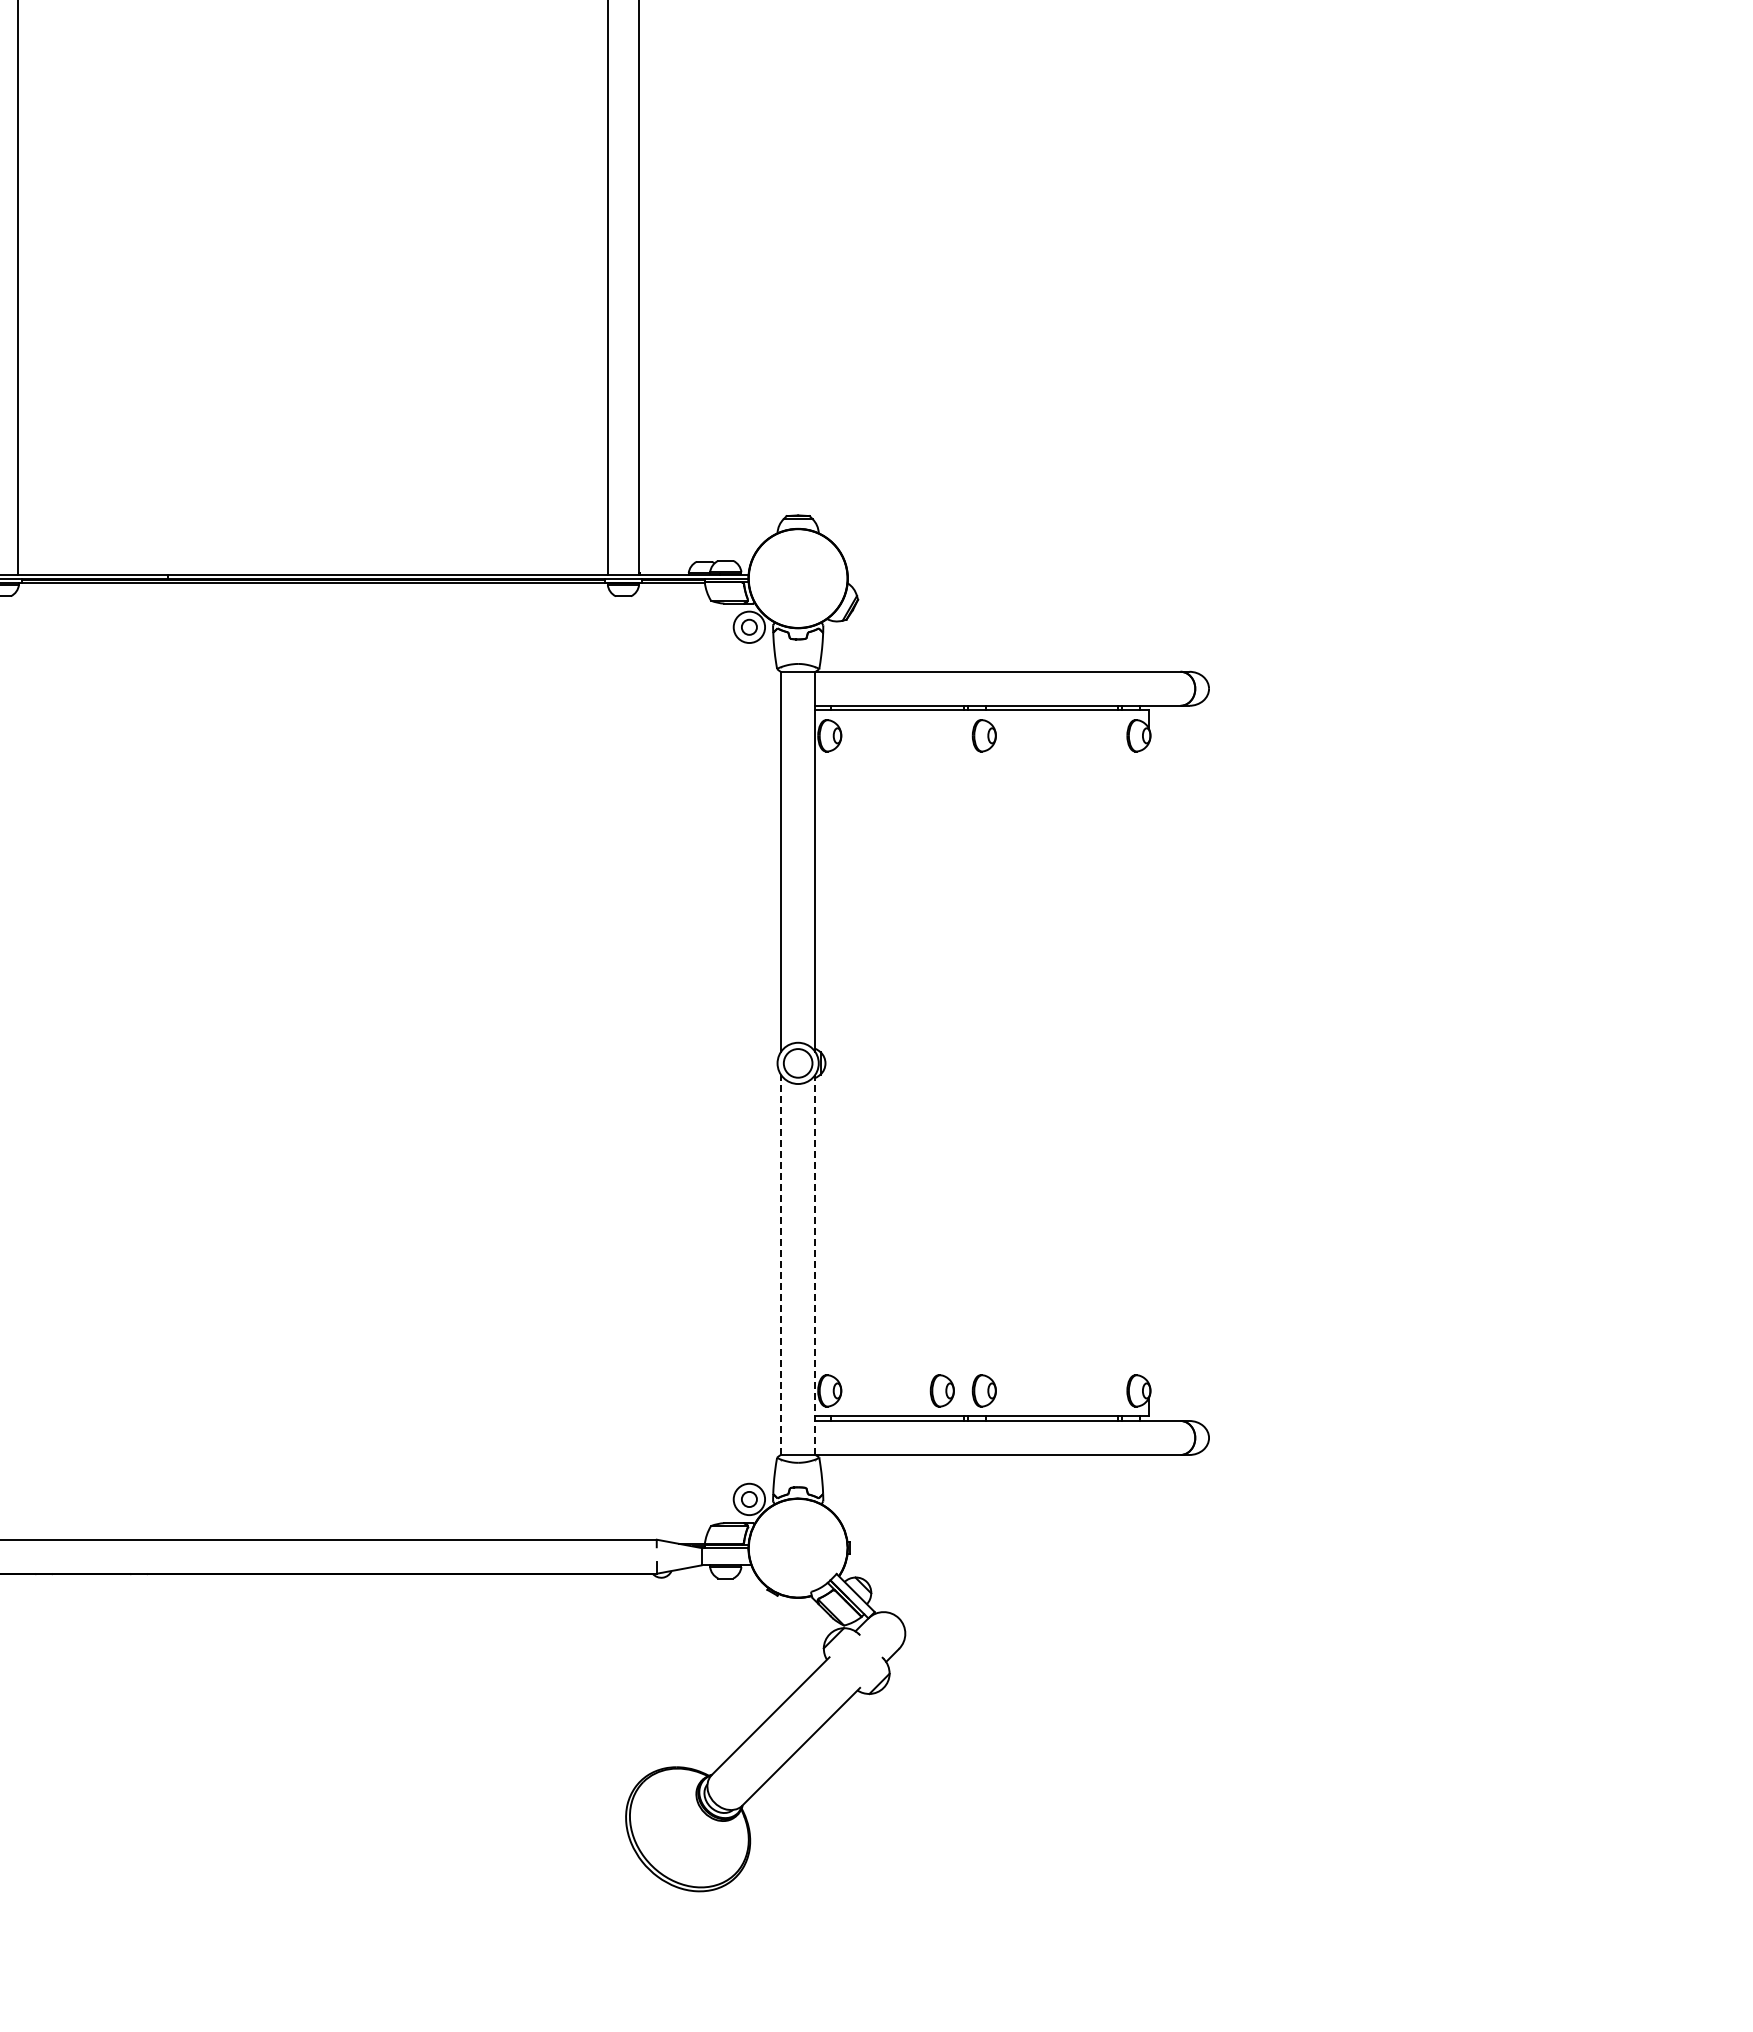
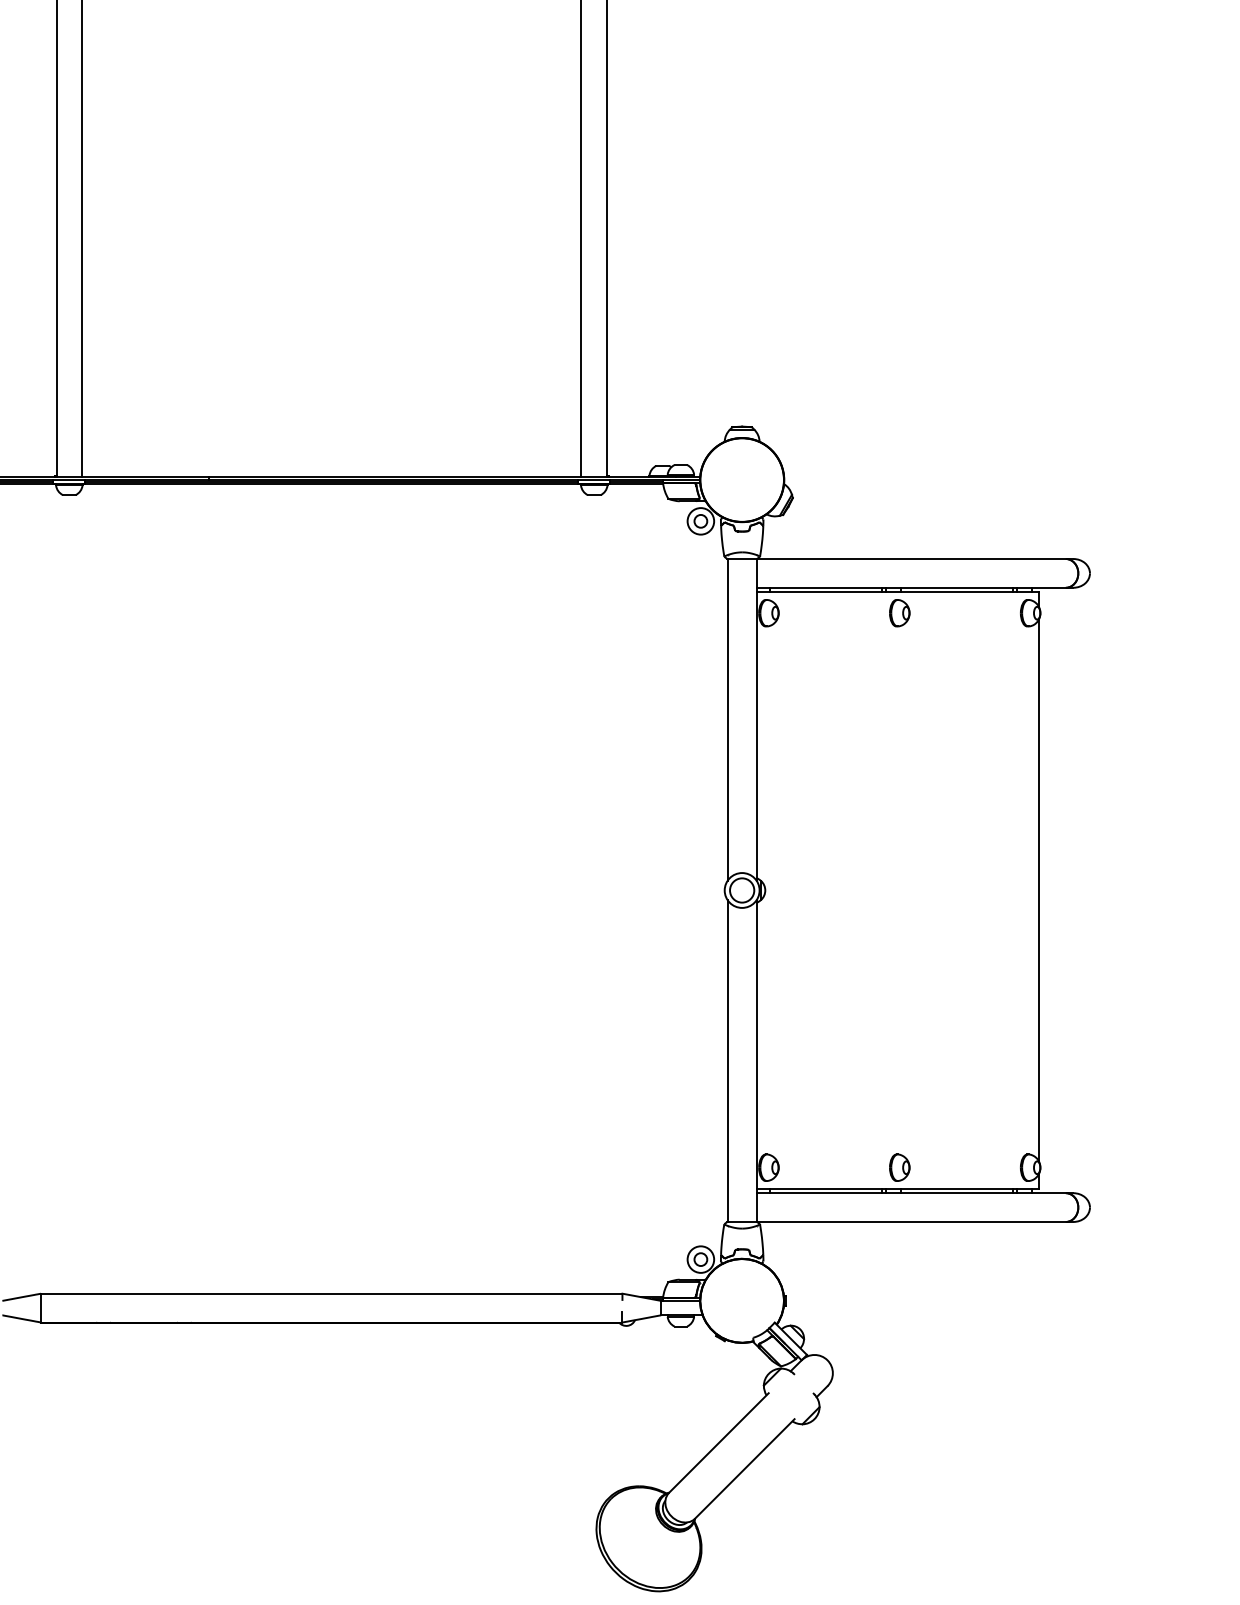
line: (1148, 1063) -> (1038, 890), added
line: (781, 1265) -> (728, 1061), dashed -> solid
line: (815, 1265) -> (756, 1061), dashed -> solid
part: (941, 1390) -> (863, 1167), removed

